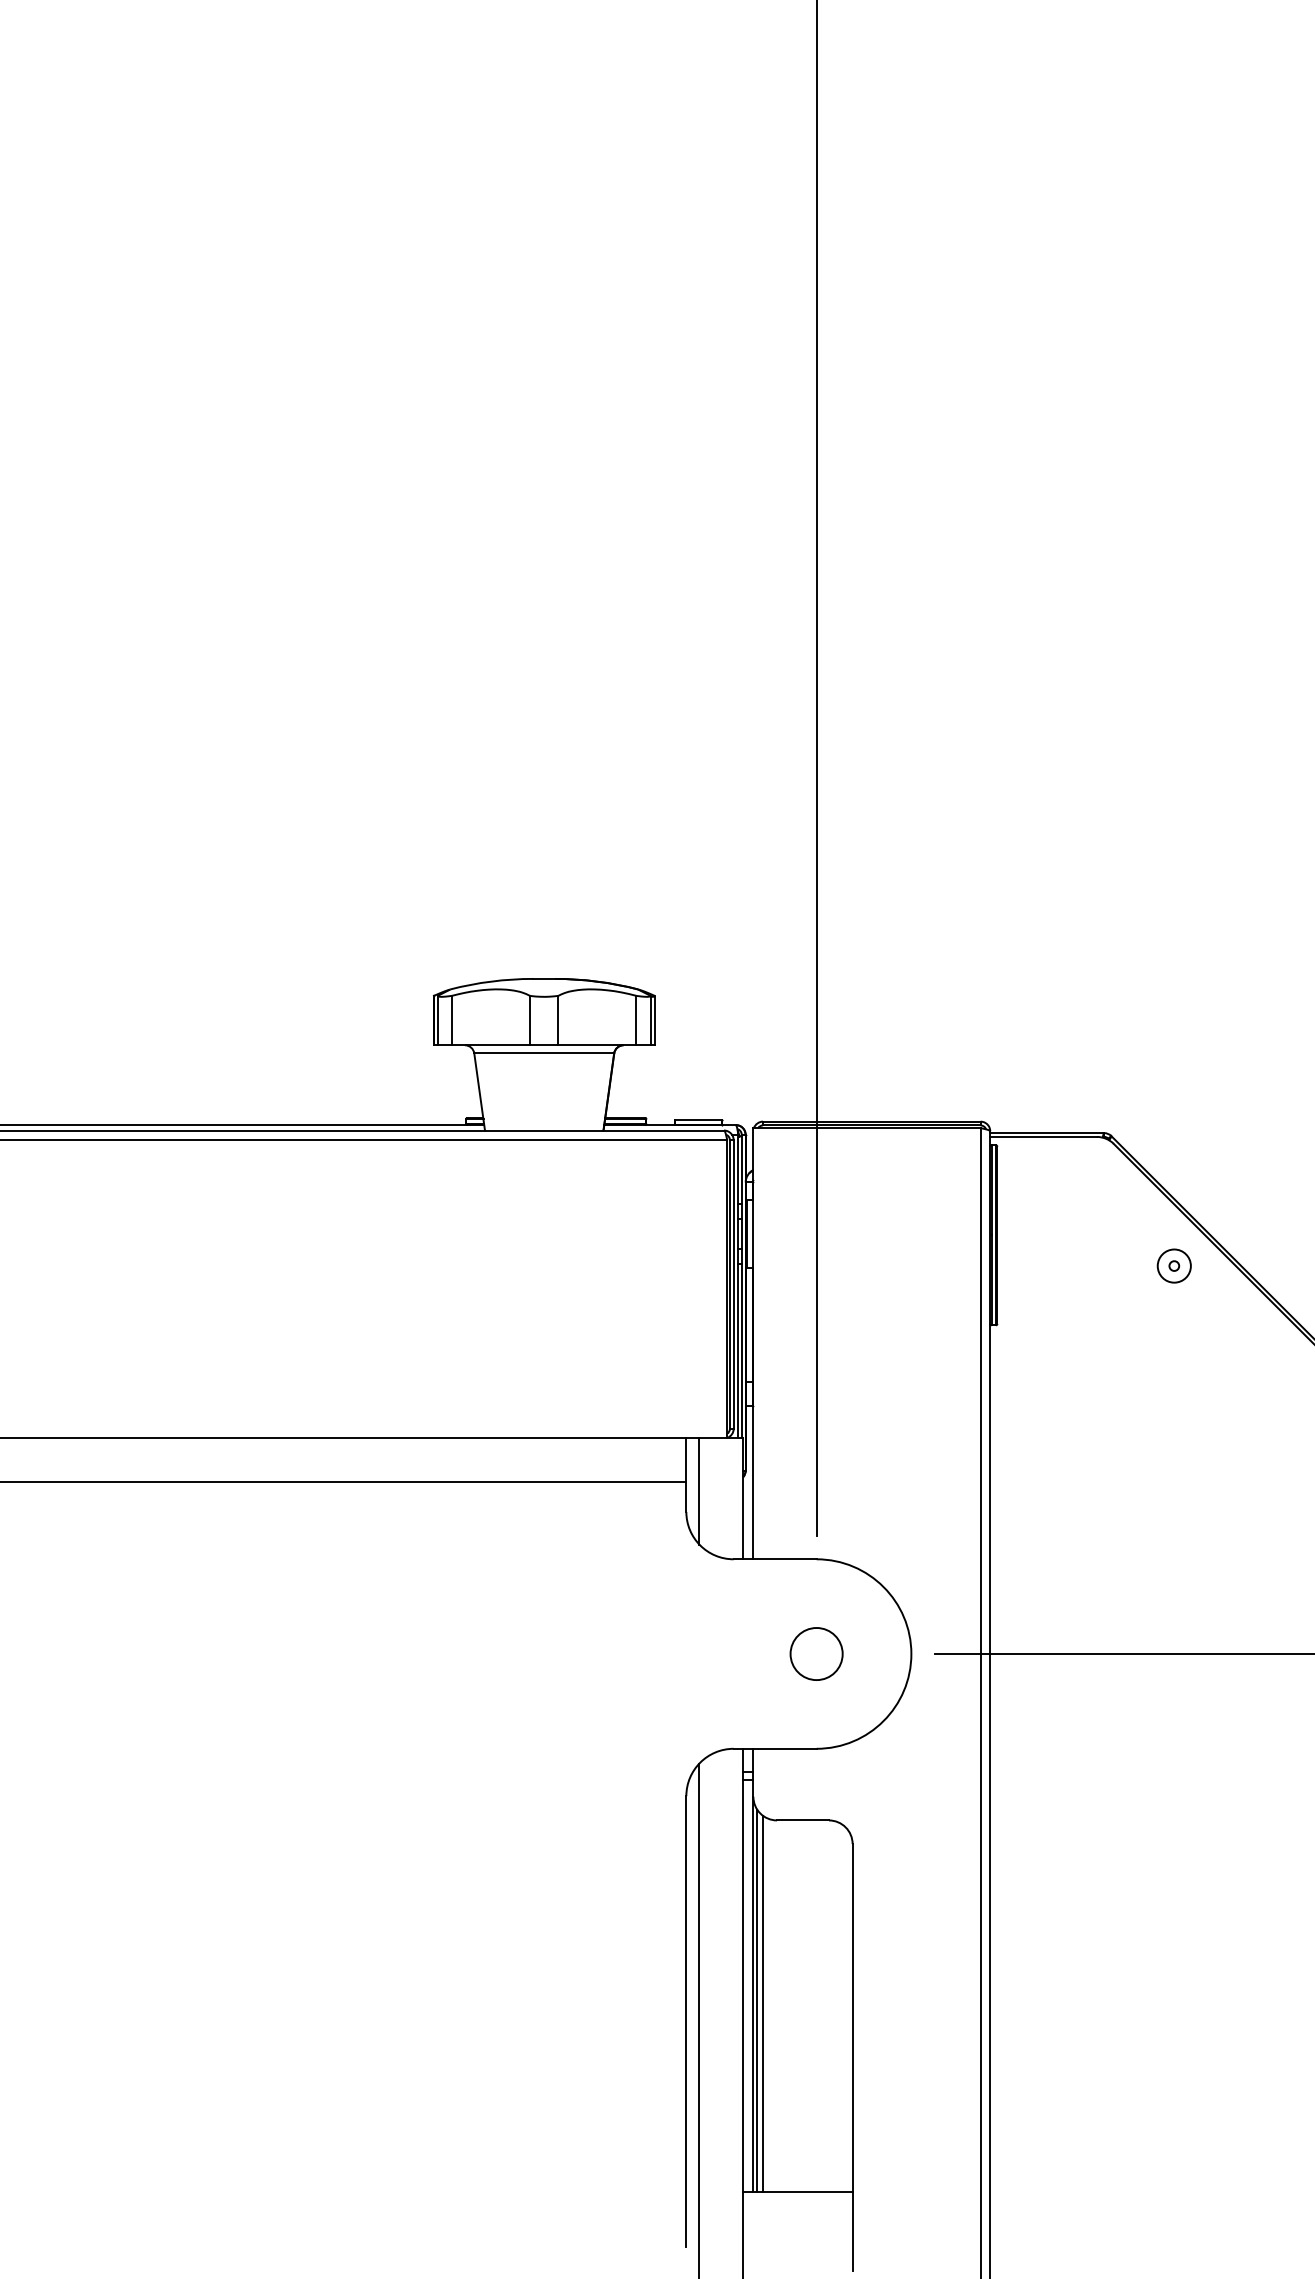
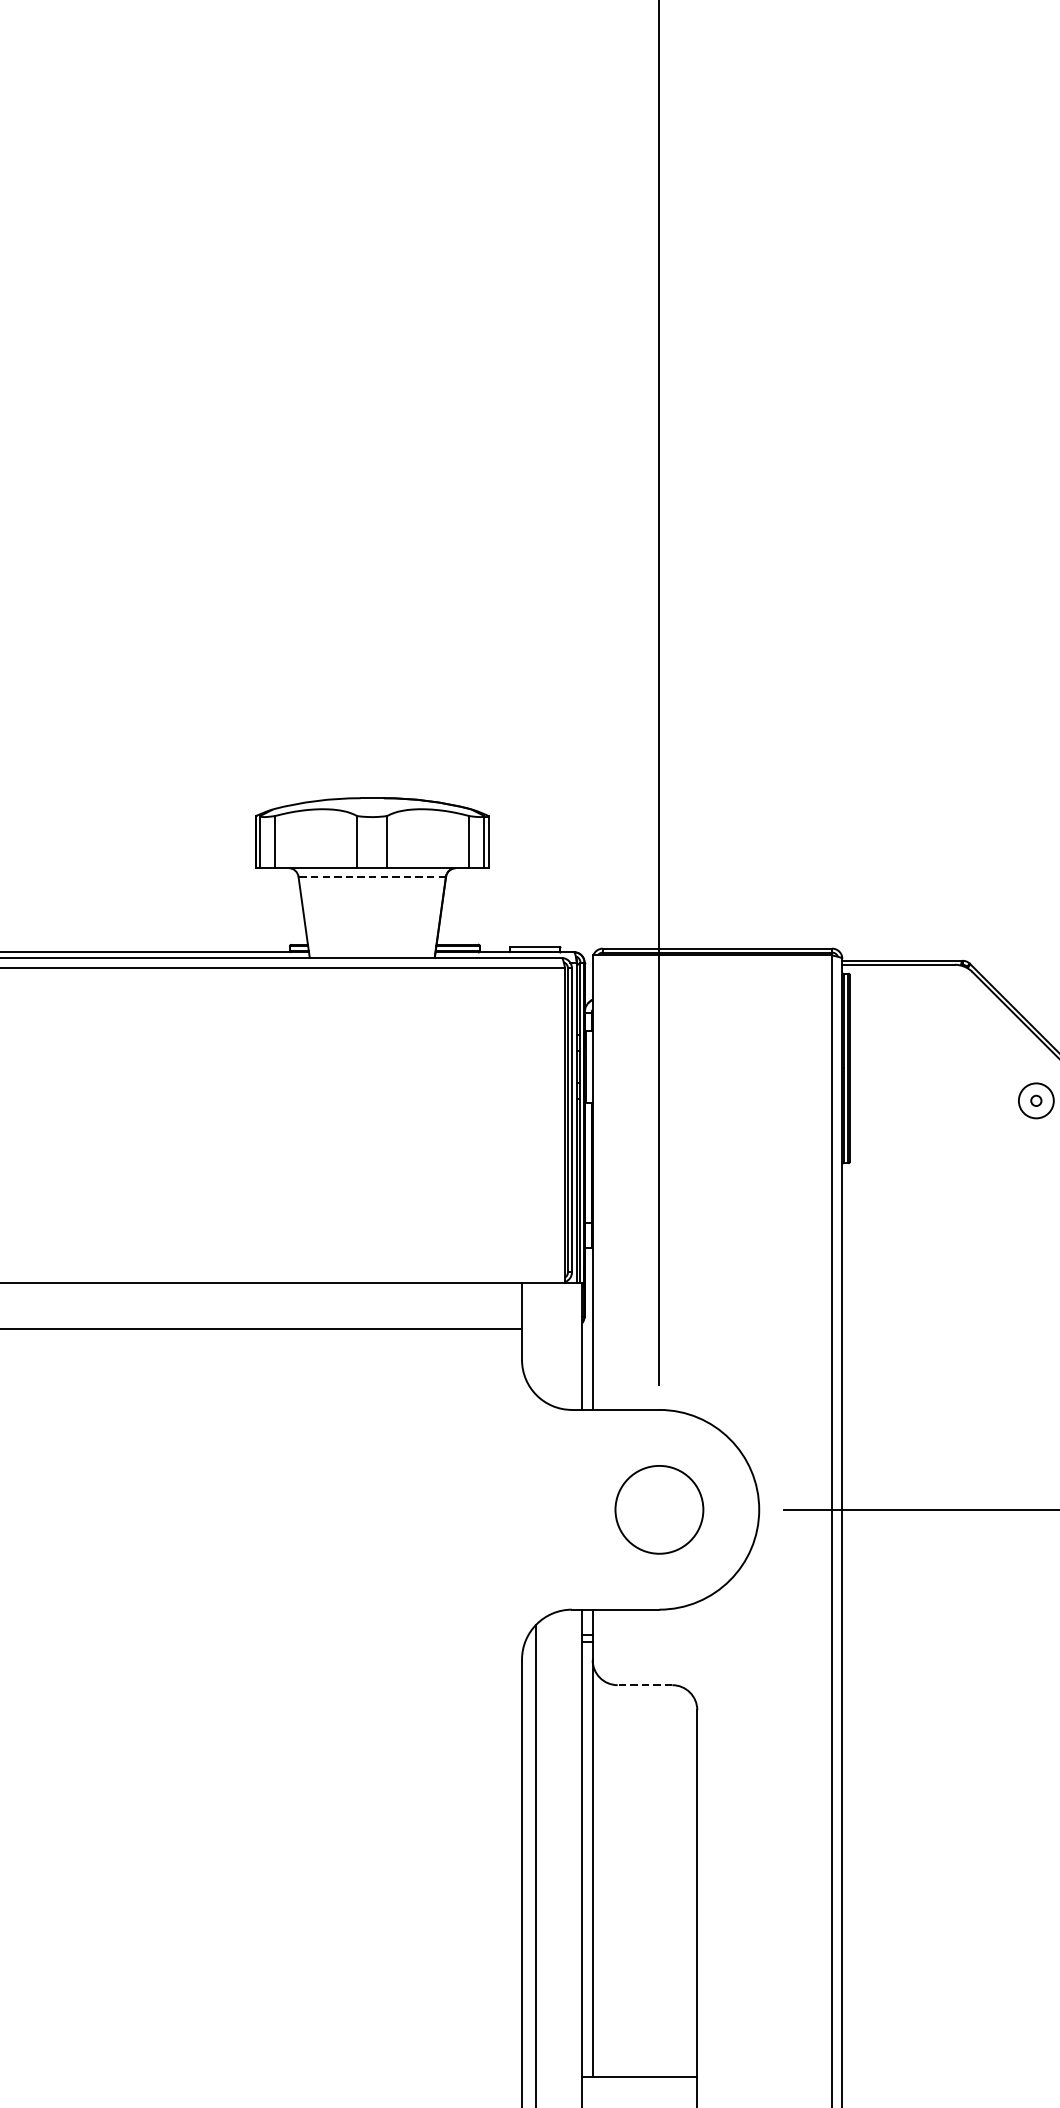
line: (544, 1053) -> (372, 876), solid -> dashed
line: (699, 1491) -> (535, 1338), removed
circle: (816, 1653) -> (659, 1509), size x1.6
line: (803, 1820) -> (645, 1685), solid -> dashed
line: (757, 2000) -> (597, 1874), removed
line: (763, 2003) -> (603, 1878), removed

